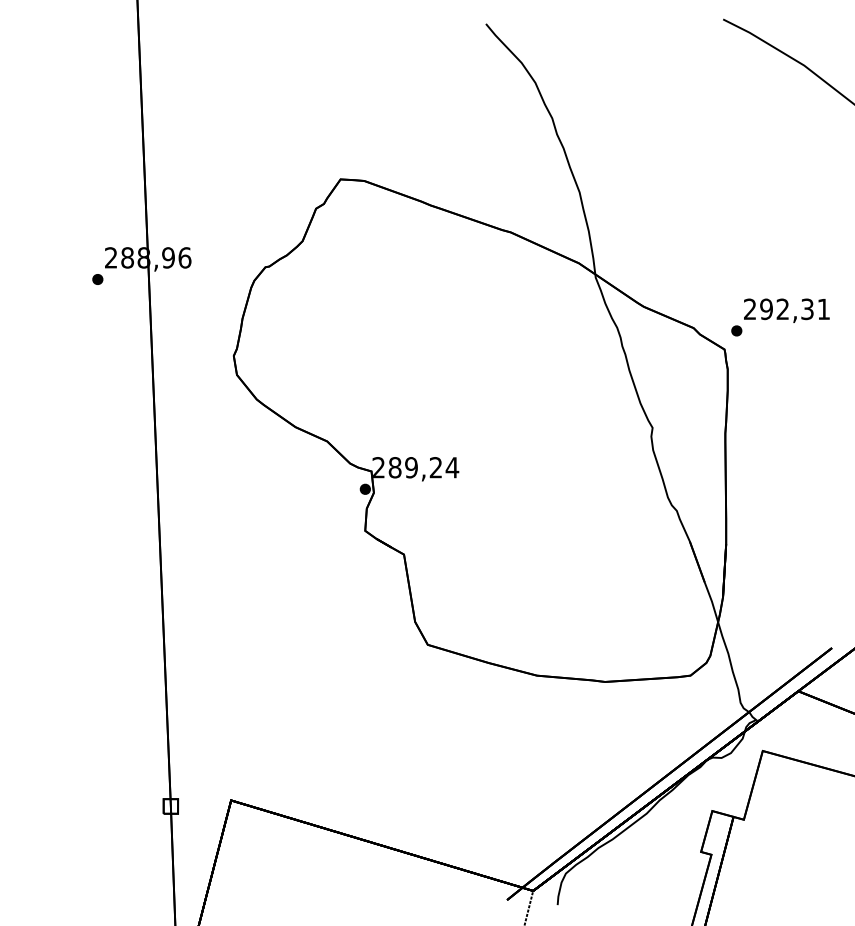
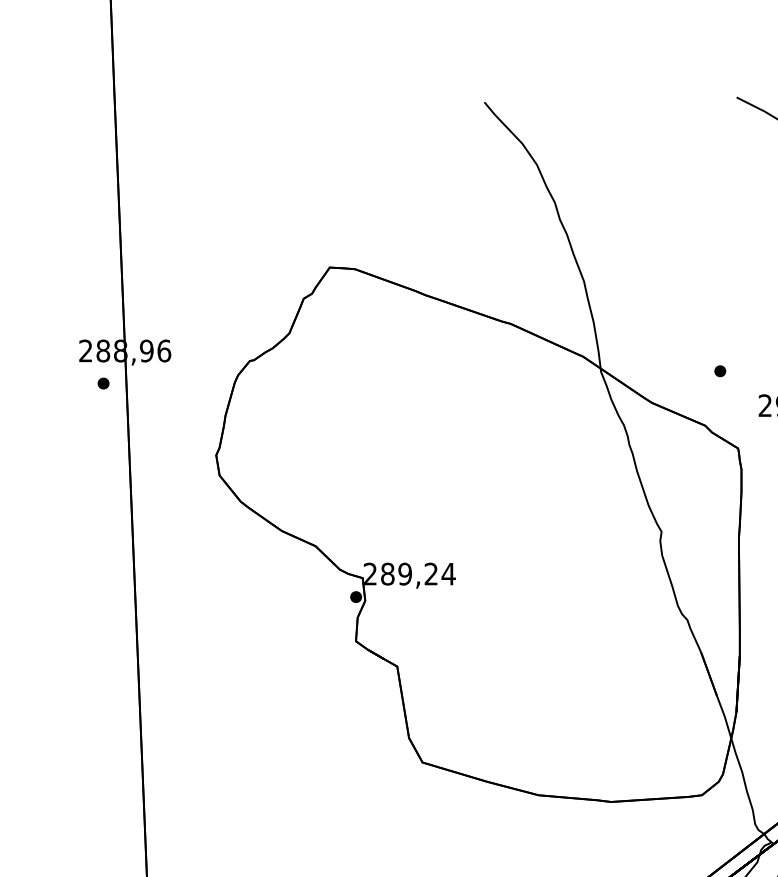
part: (97, 279) -> (103, 383), moved
part: (736, 330) -> (719, 370), moved

